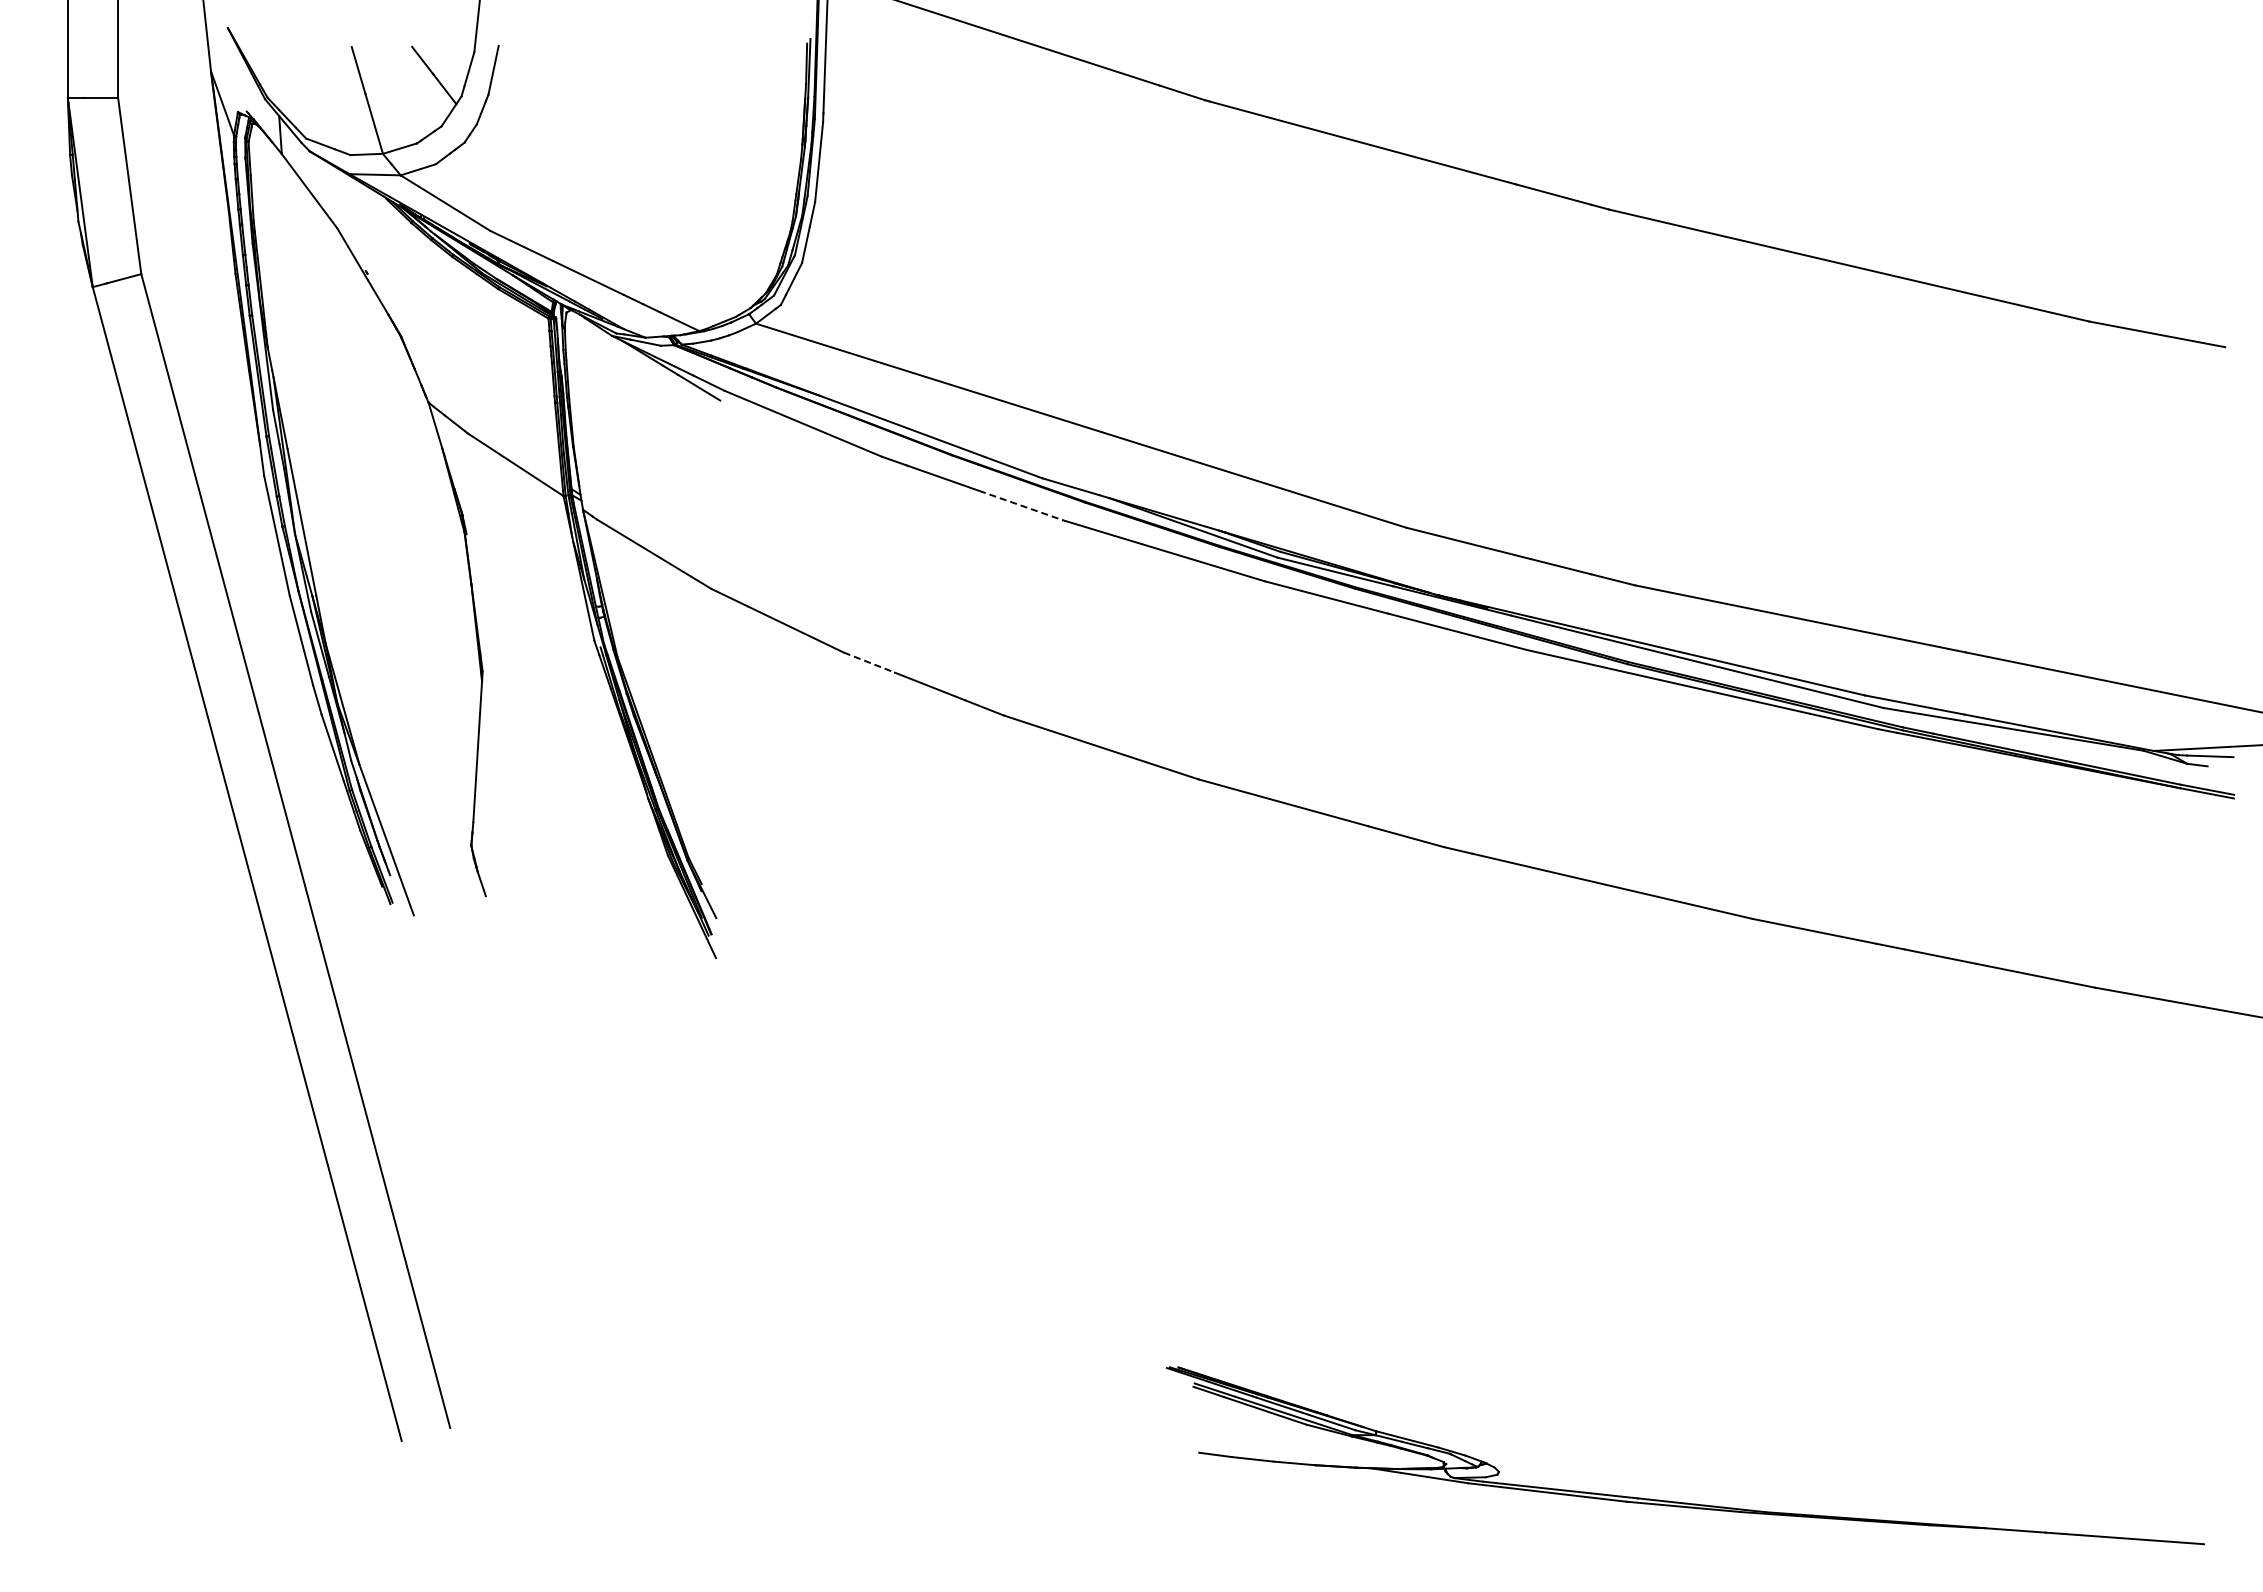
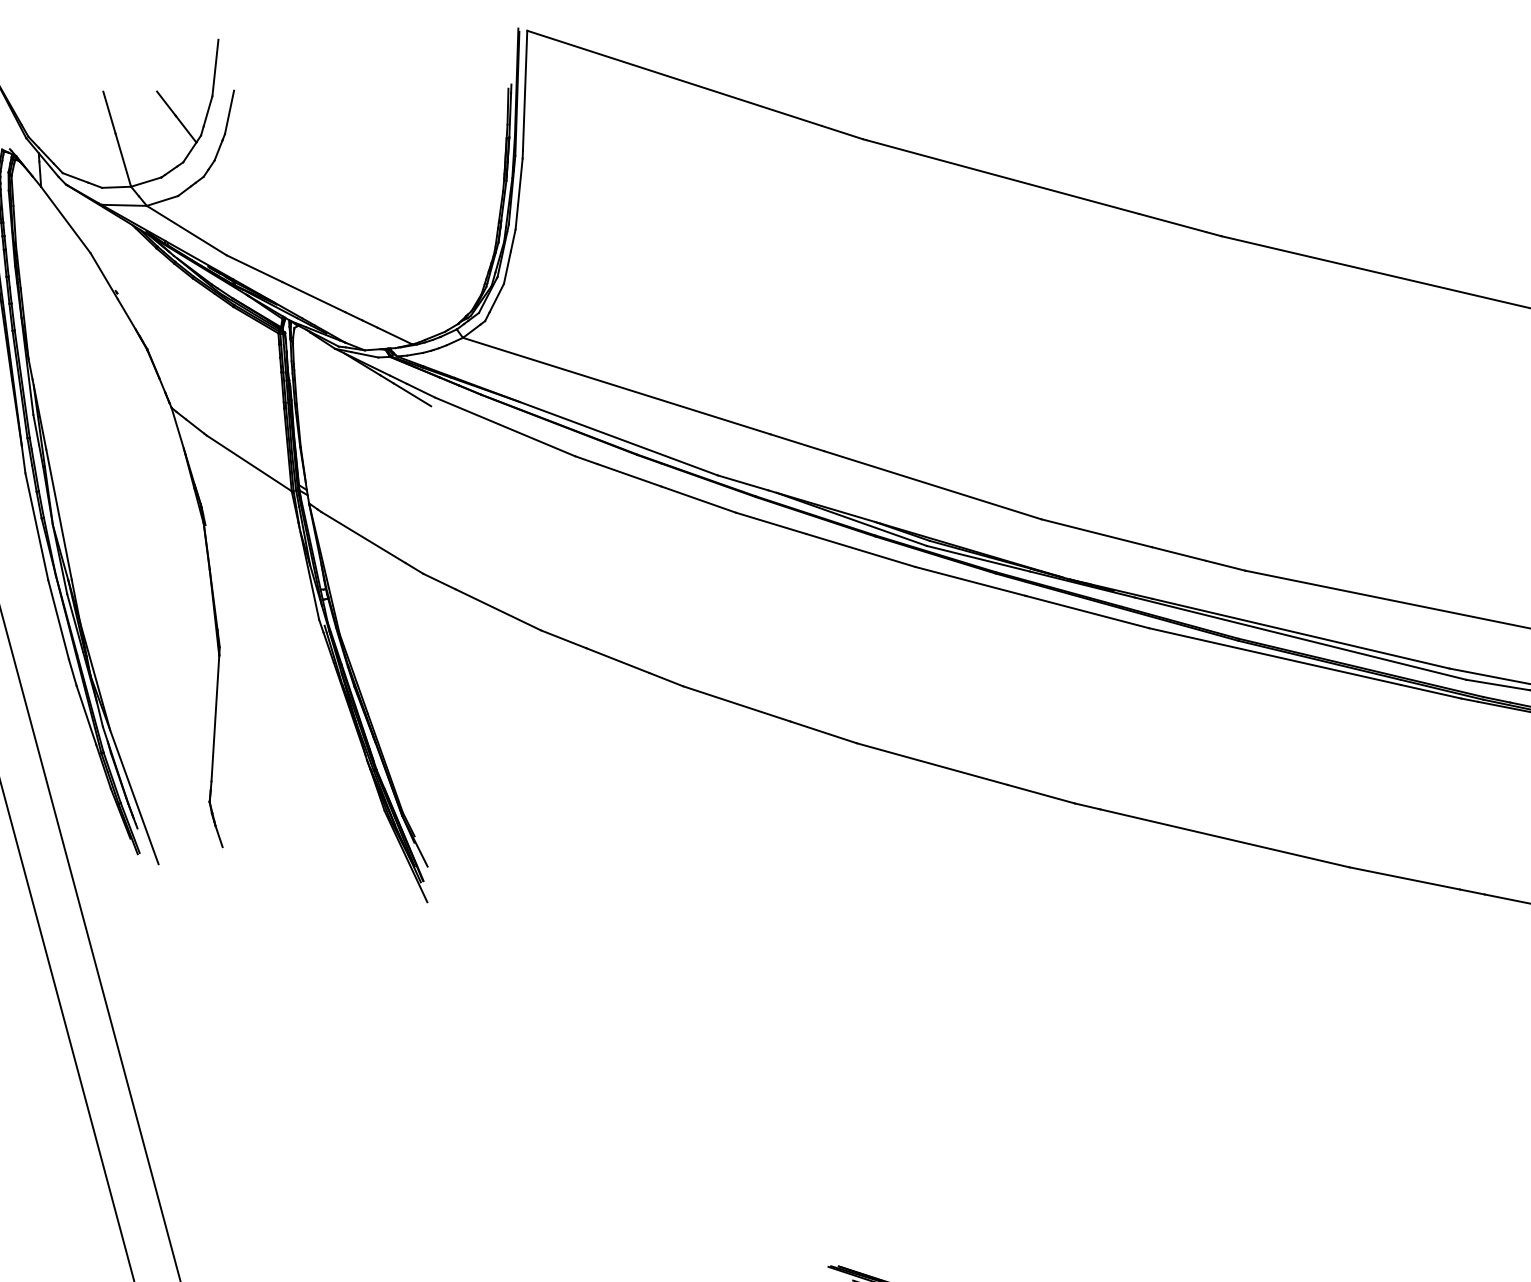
line: (1021, 505) -> (699, 499), dashed -> solid
line: (869, 662) -> (563, 639), dashed -> solid

